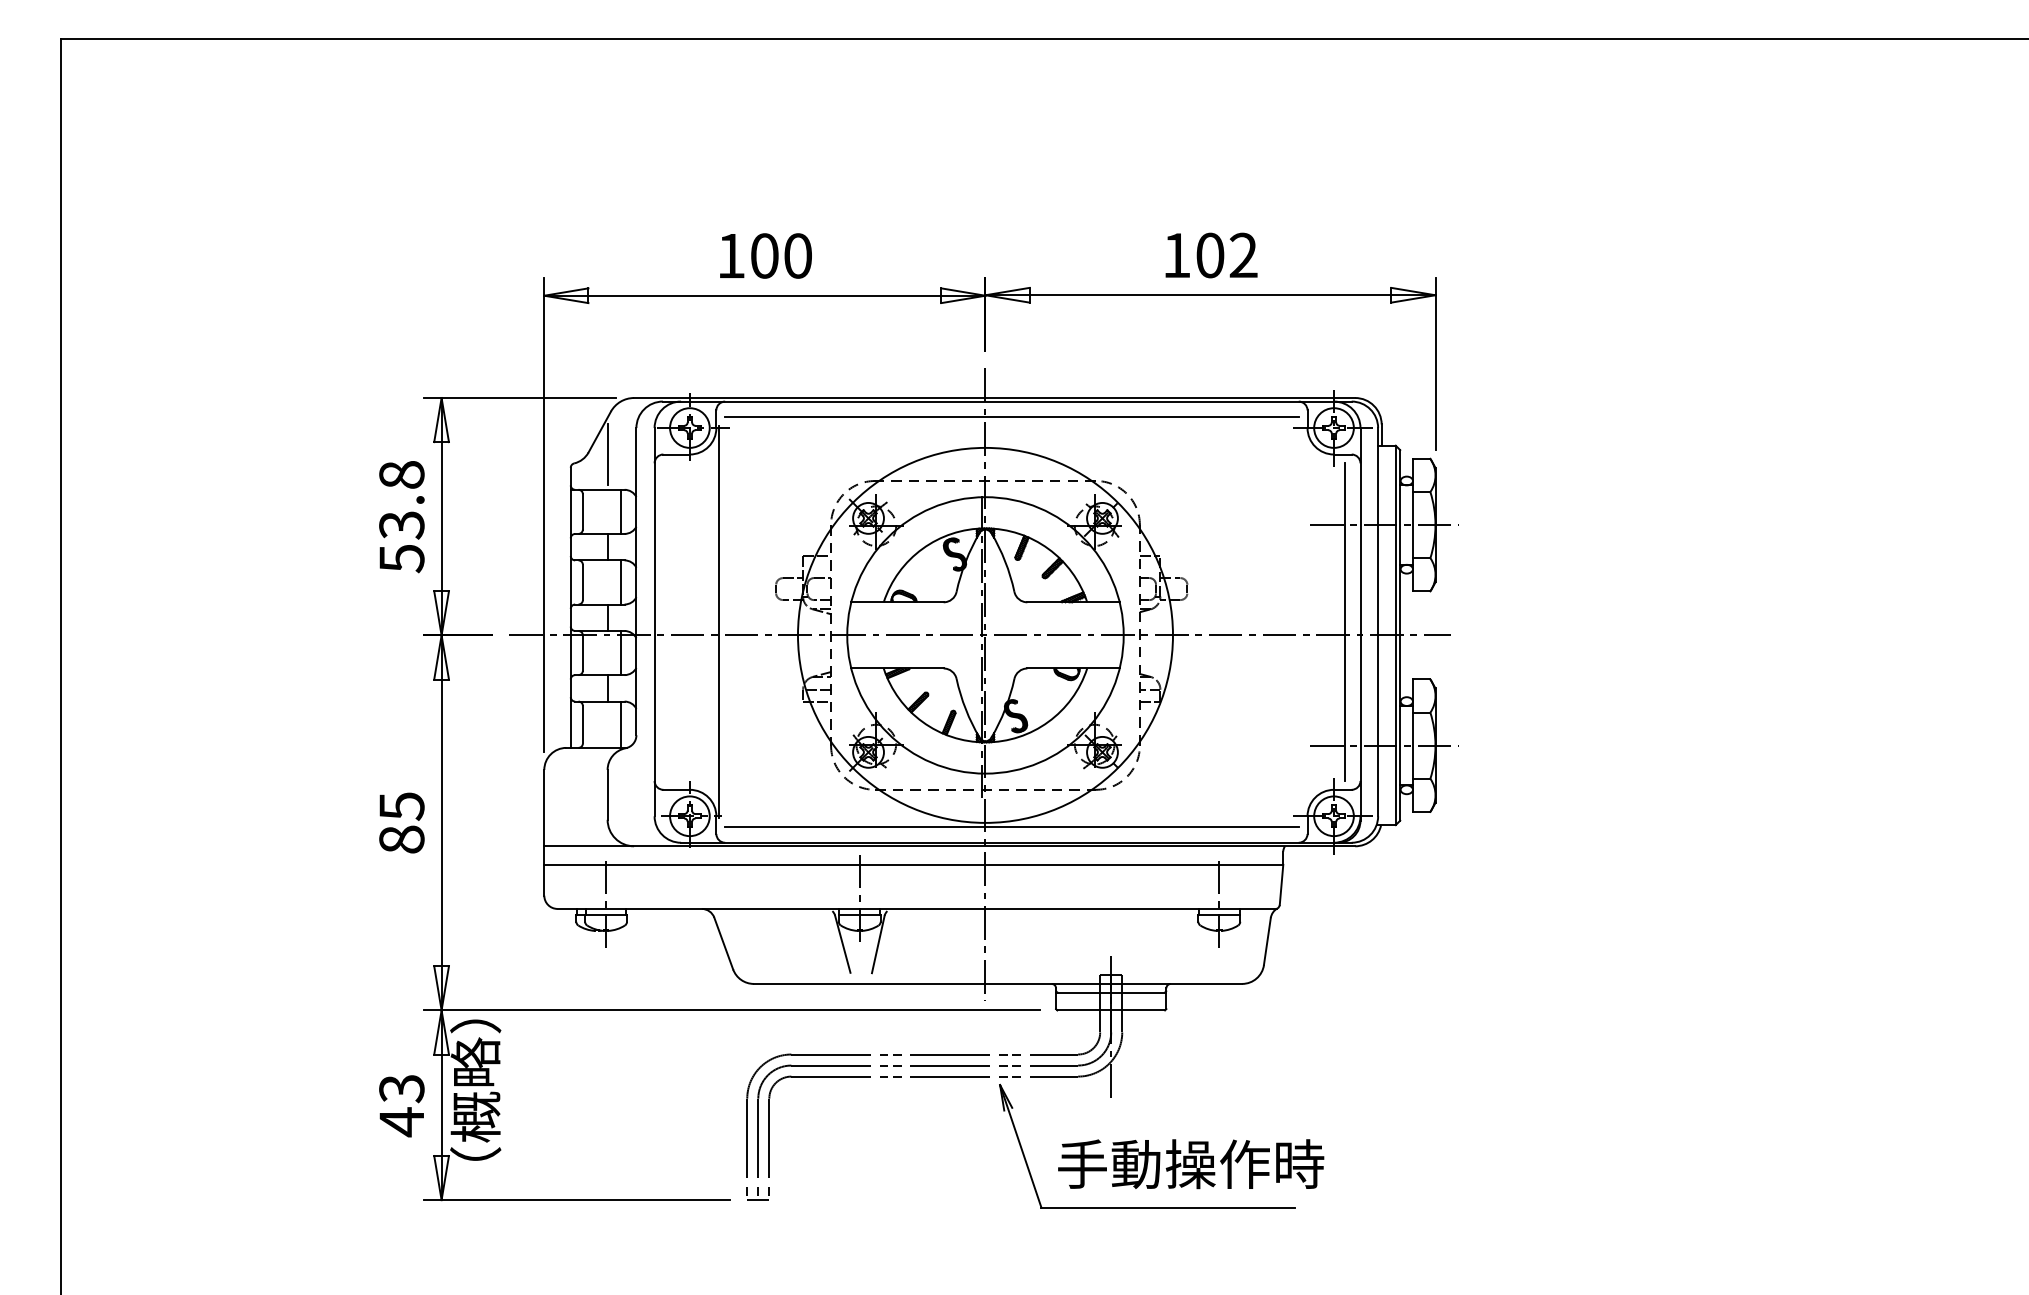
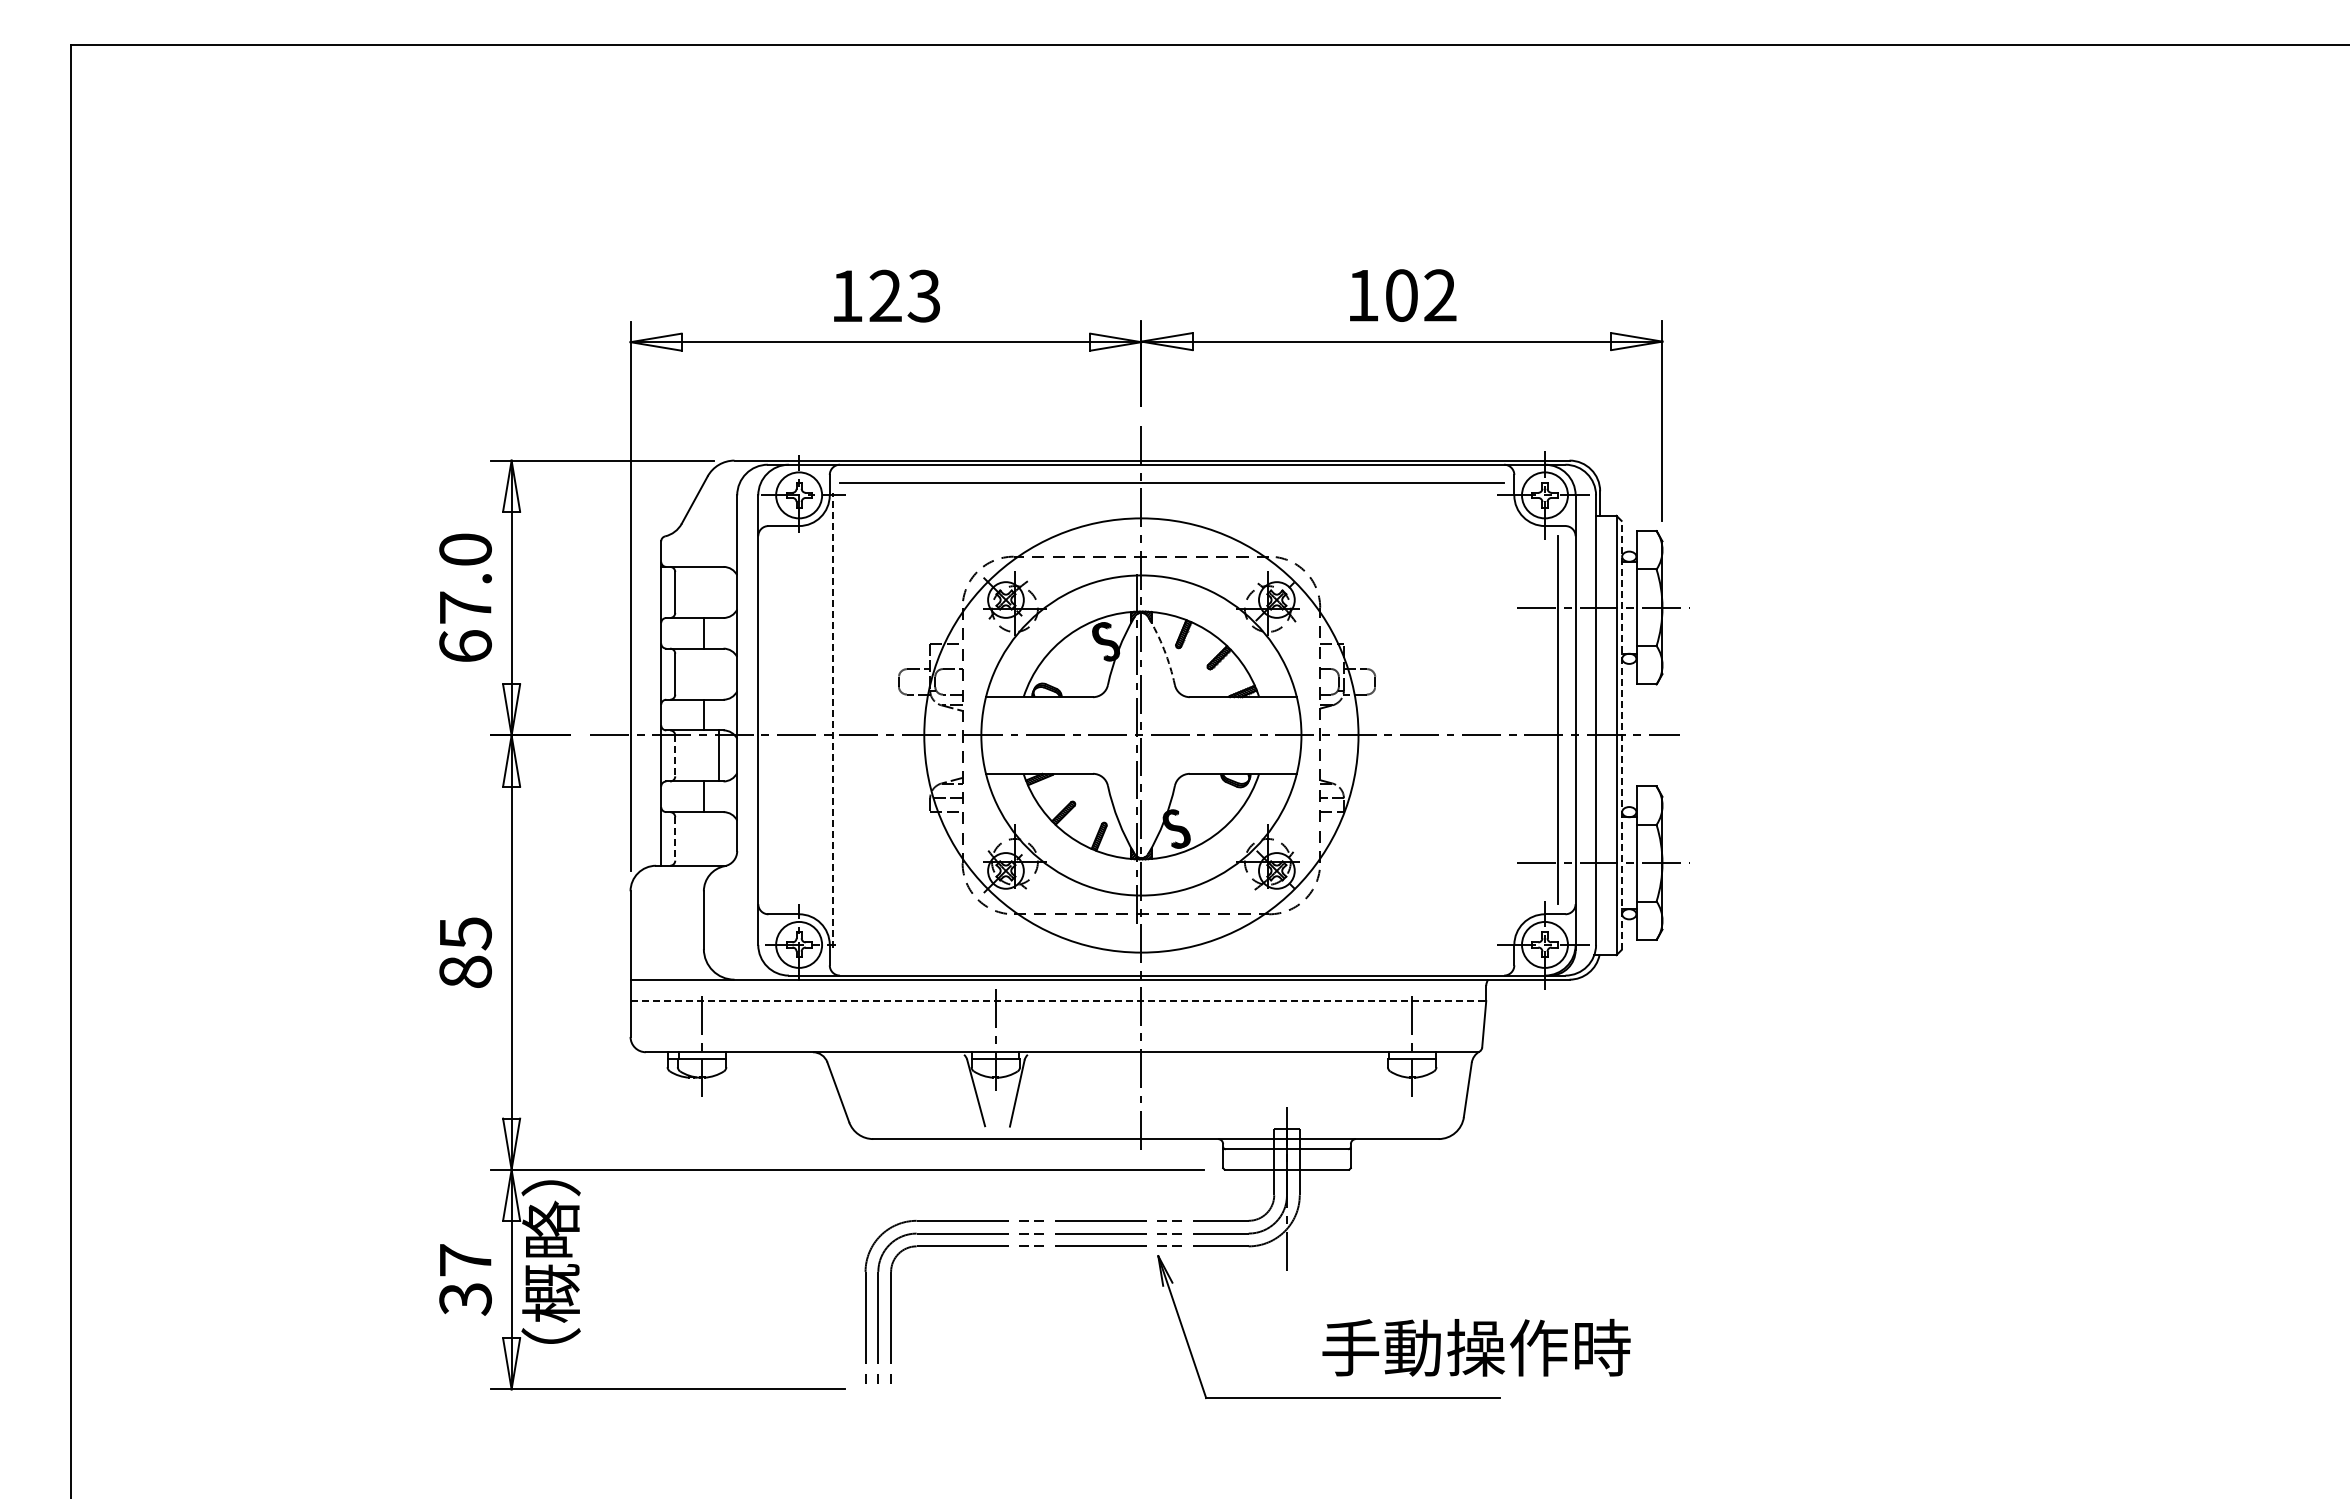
text: (780, 255) -> (904, 295), 100 -> 123
line: (607, 454) -> (703, 526), removed
line: (621, 511) -> (719, 592), removed
text: (401, 517) -> (465, 598), 53.8 -> 67.0
arc: (1005, 561) -> (1164, 649), solid -> dashed
line: (621, 581) -> (719, 673), removed
line: (718, 621) -> (832, 719), solid -> dashed
line: (1400, 635) -> (1621, 735), solid -> dashed
line: (583, 653) -> (675, 756), solid -> dashed
line: (583, 724) -> (675, 838), solid -> dashed
line: (621, 724) -> (719, 838), removed
line: (1012, 827) -> (1172, 957), removed
line: (913, 865) -> (1058, 1001), solid -> dashed
text: (401, 1106) -> (465, 1280), 43 -> 37
text: (1191, 1163) -> (1476, 1347), moved
line: (758, 1200) -> (878, 1389), removed

